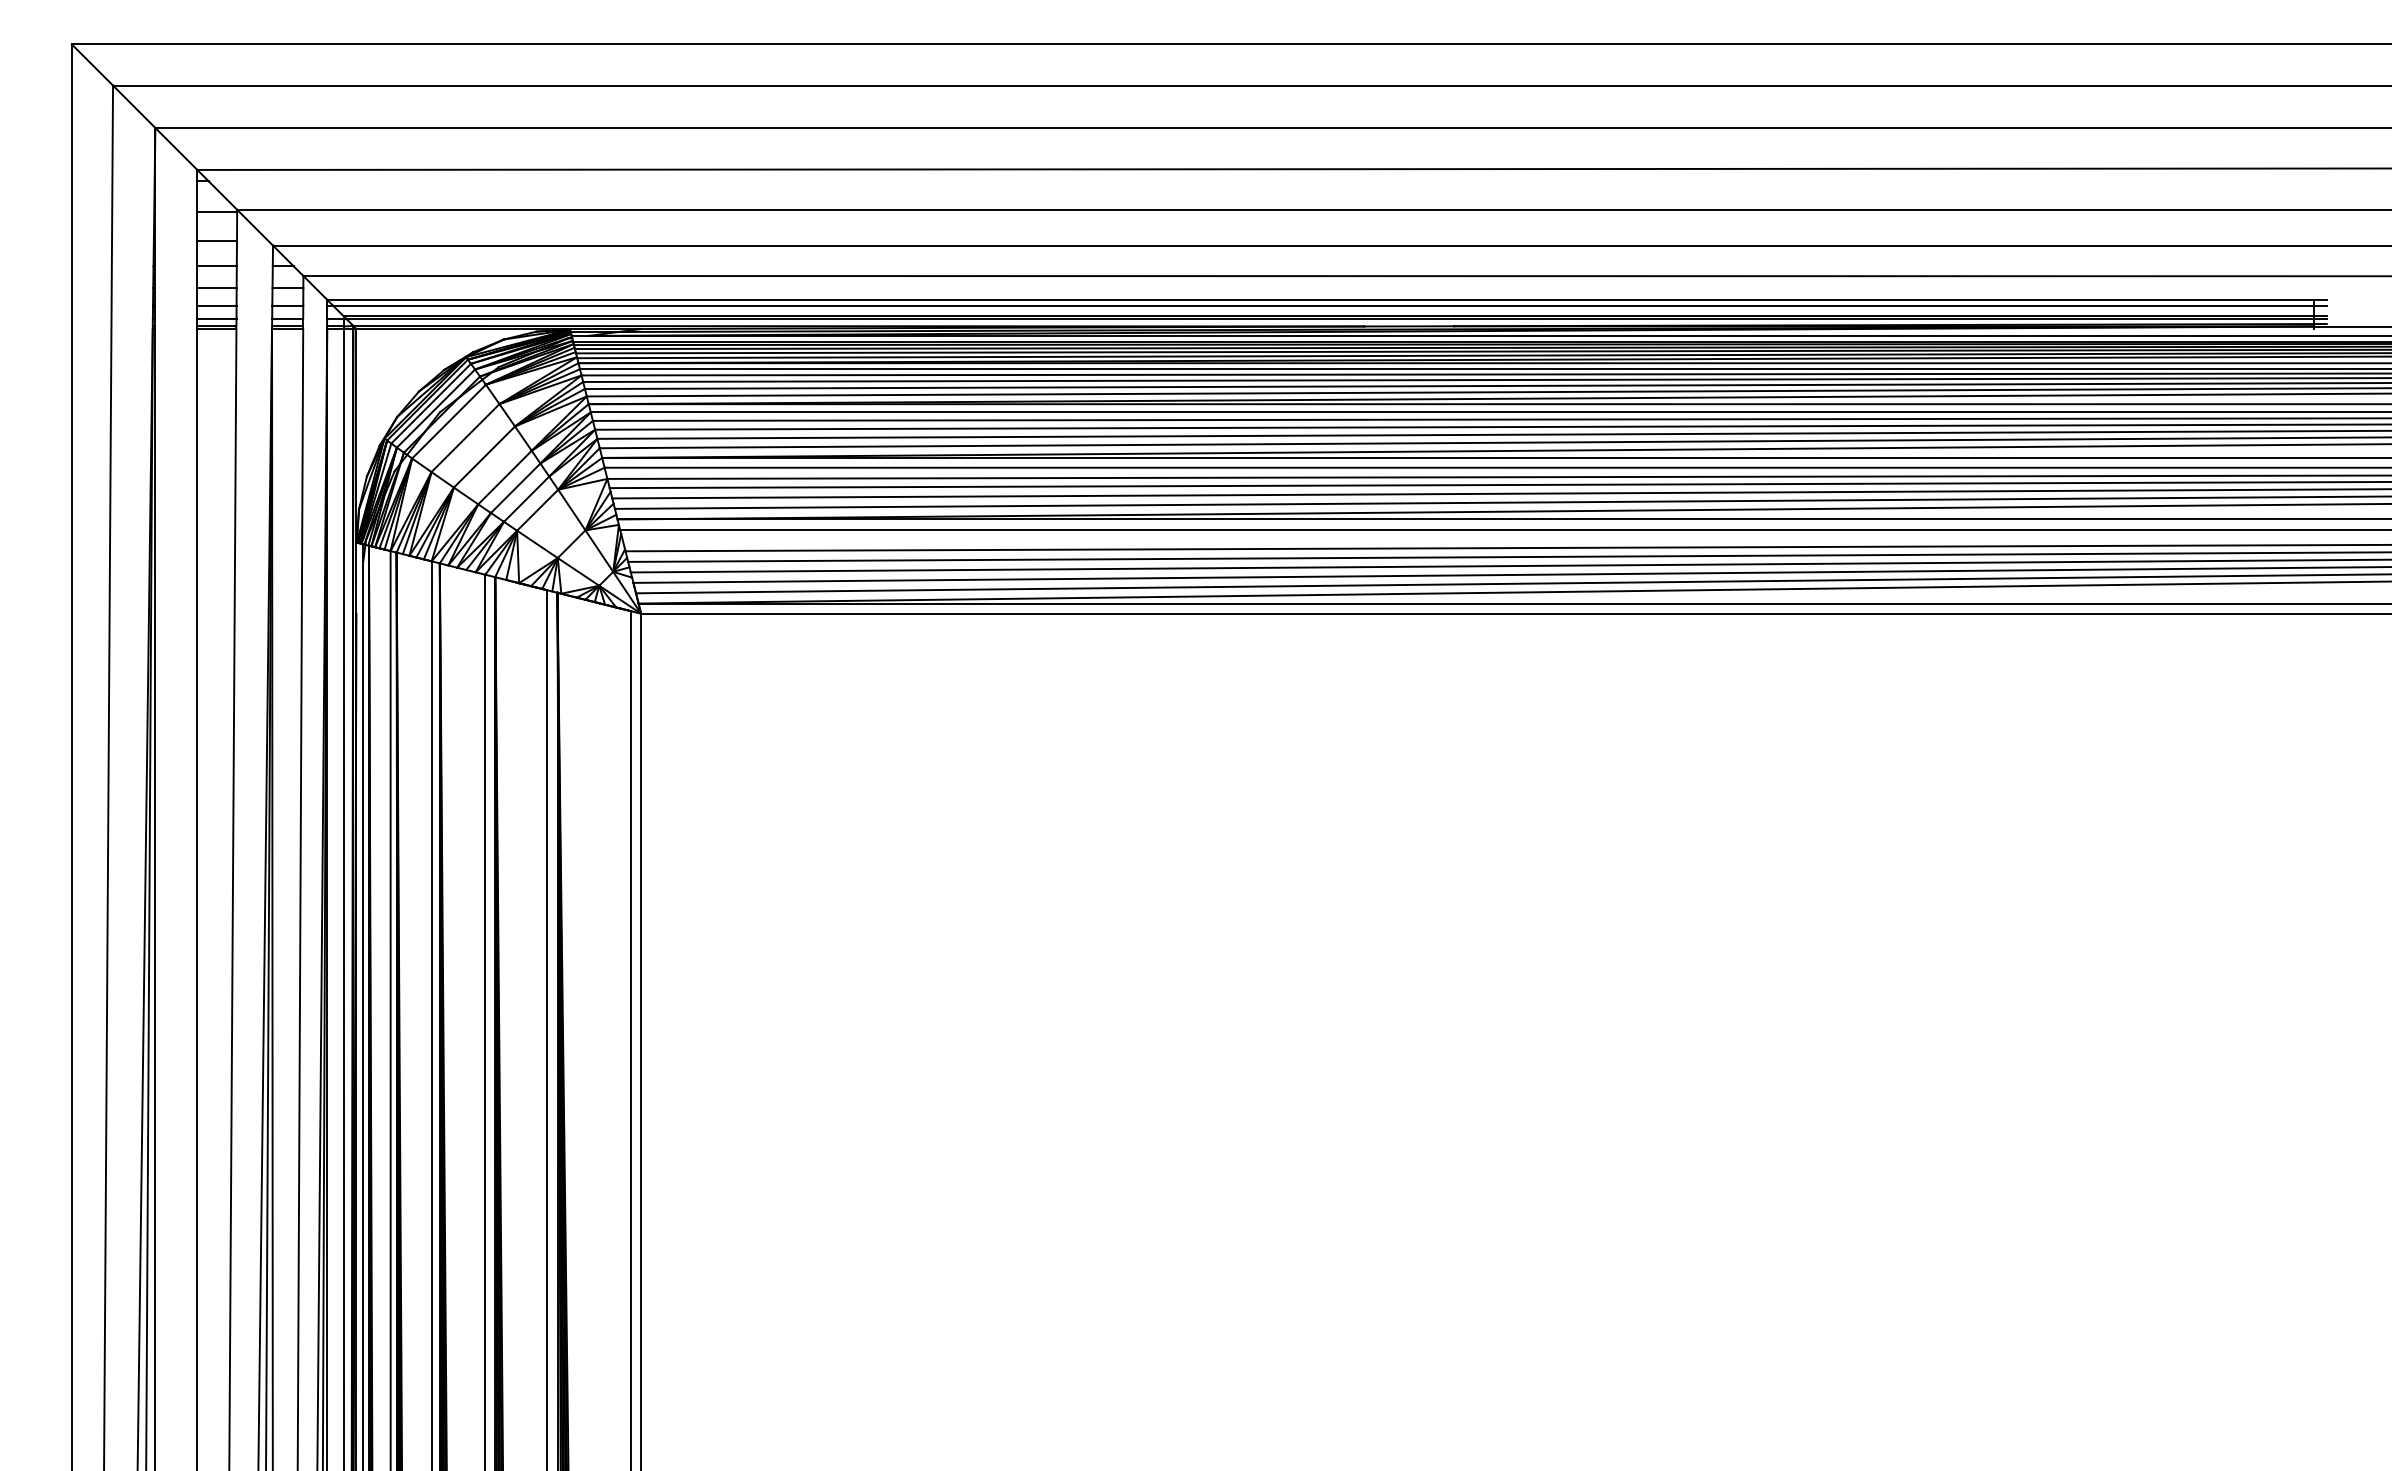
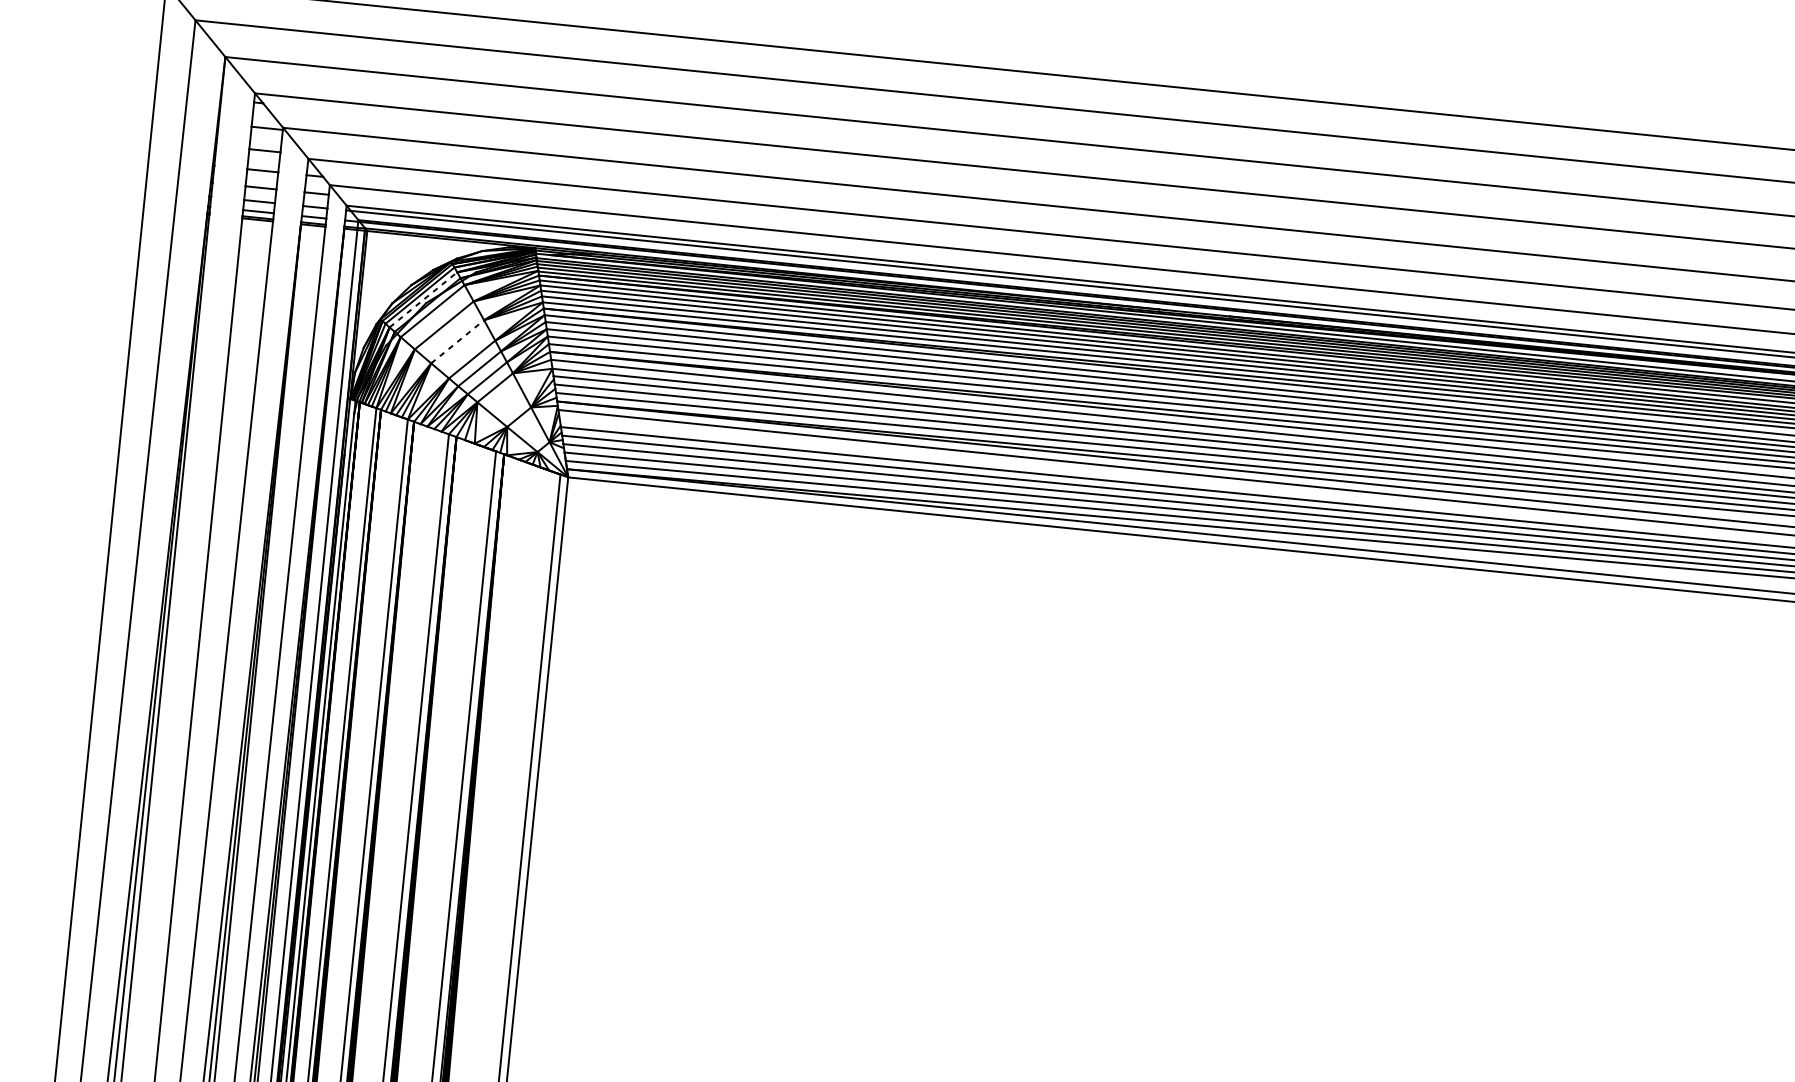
line: (436, 408) -> (423, 299), solid -> dashed
line: (484, 456) -> (457, 341), solid -> dashed

